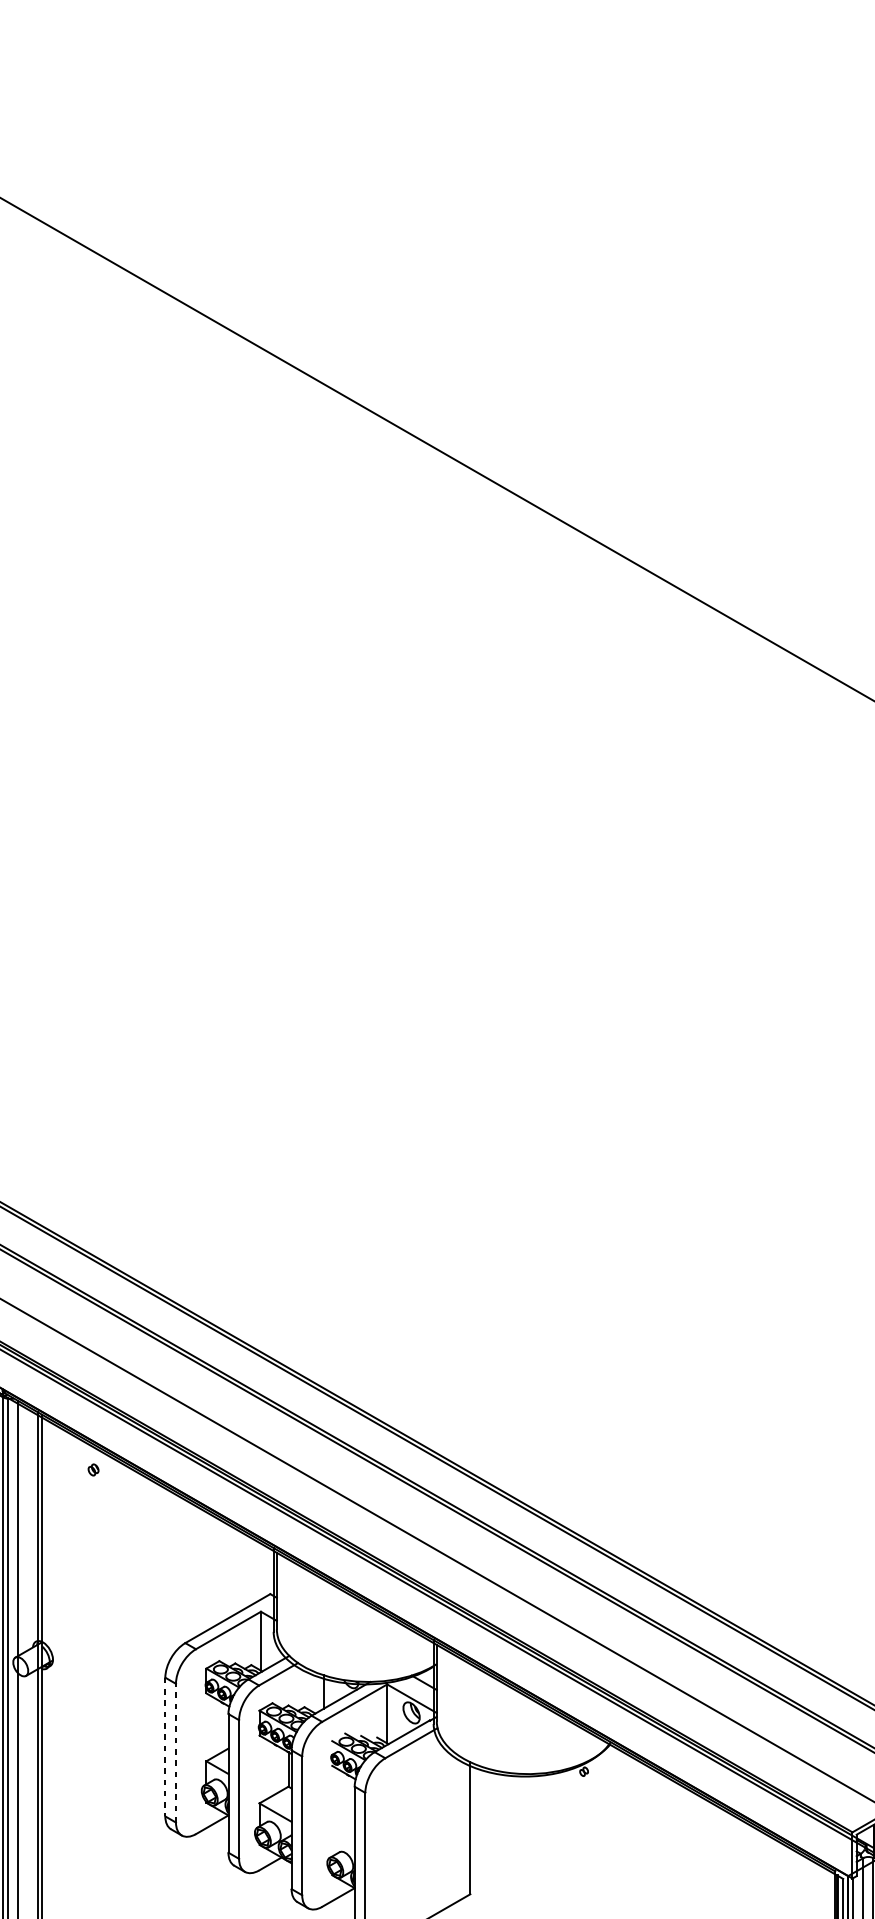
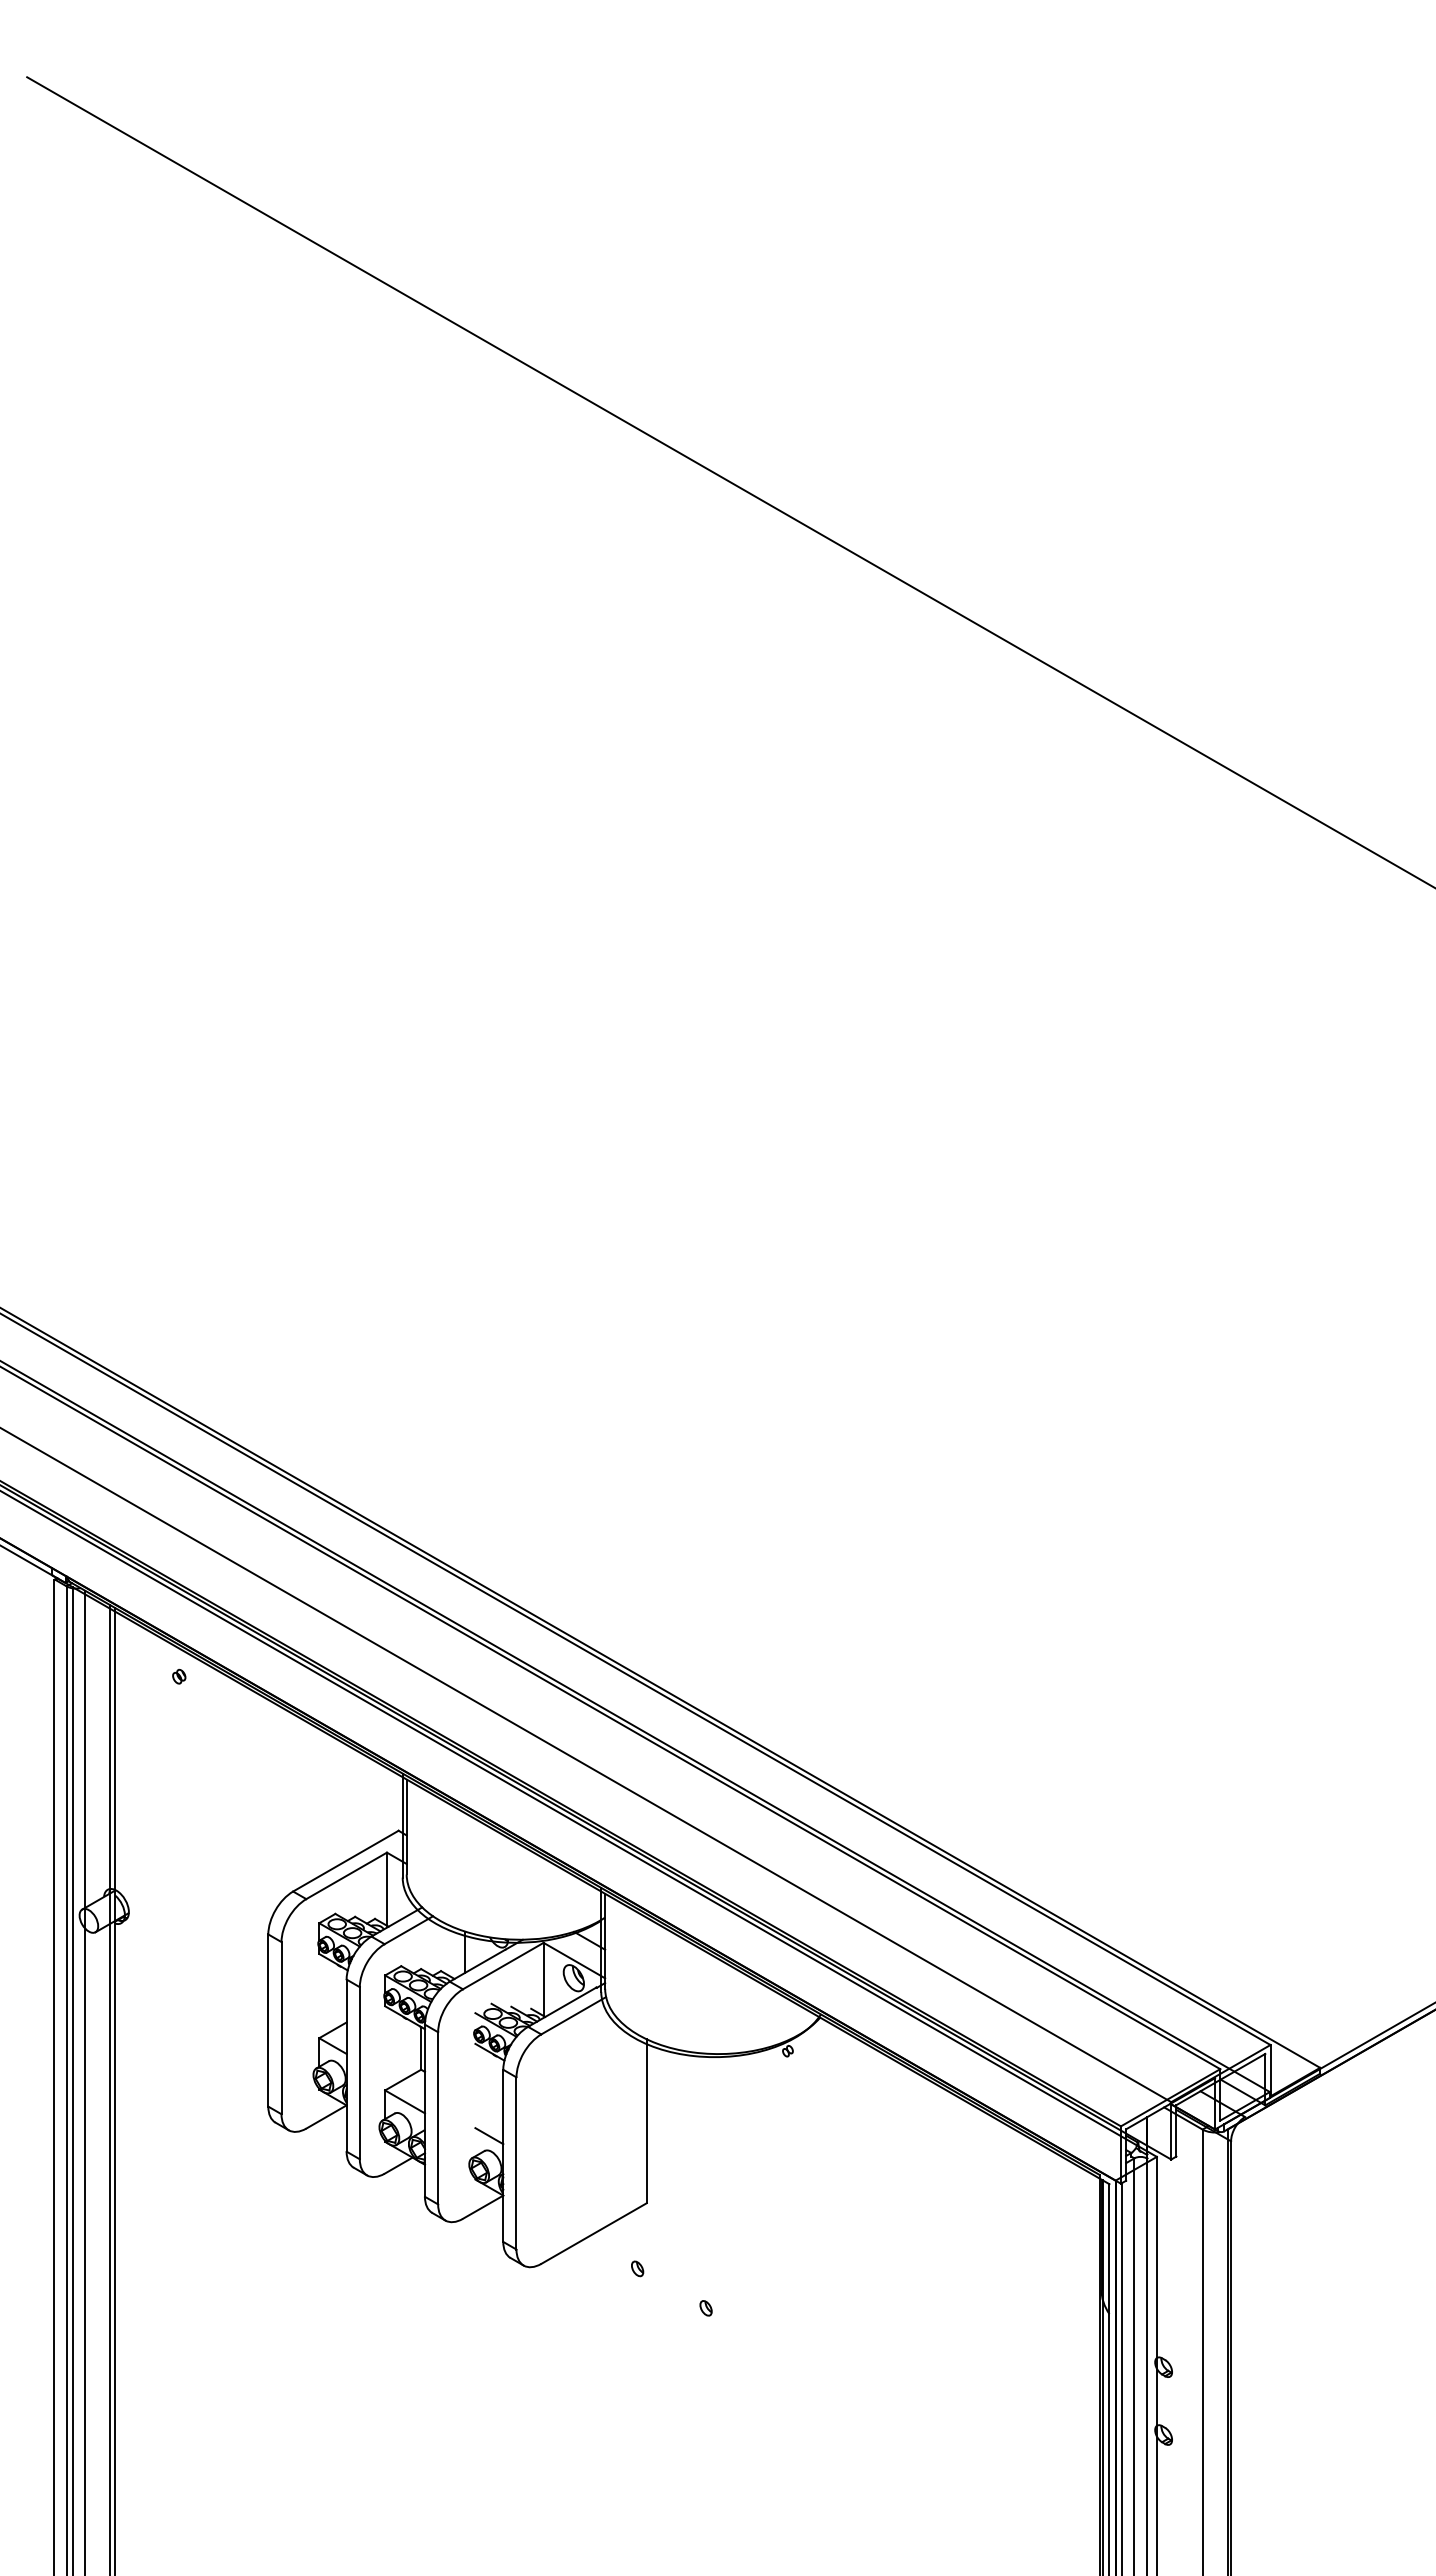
line: (165, 1747) -> (268, 2021), dashed -> solid
line: (175, 1752) -> (281, 2027), dashed -> solid
line: (343, 1840) -> (489, 2136), added

